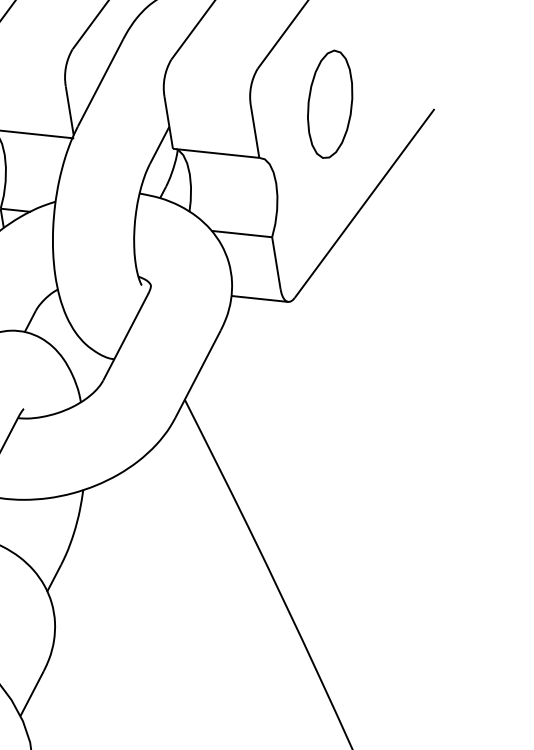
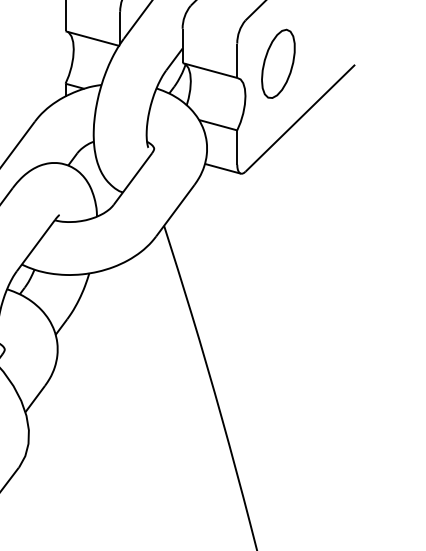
part: (330, 103) -> (278, 63), moved

